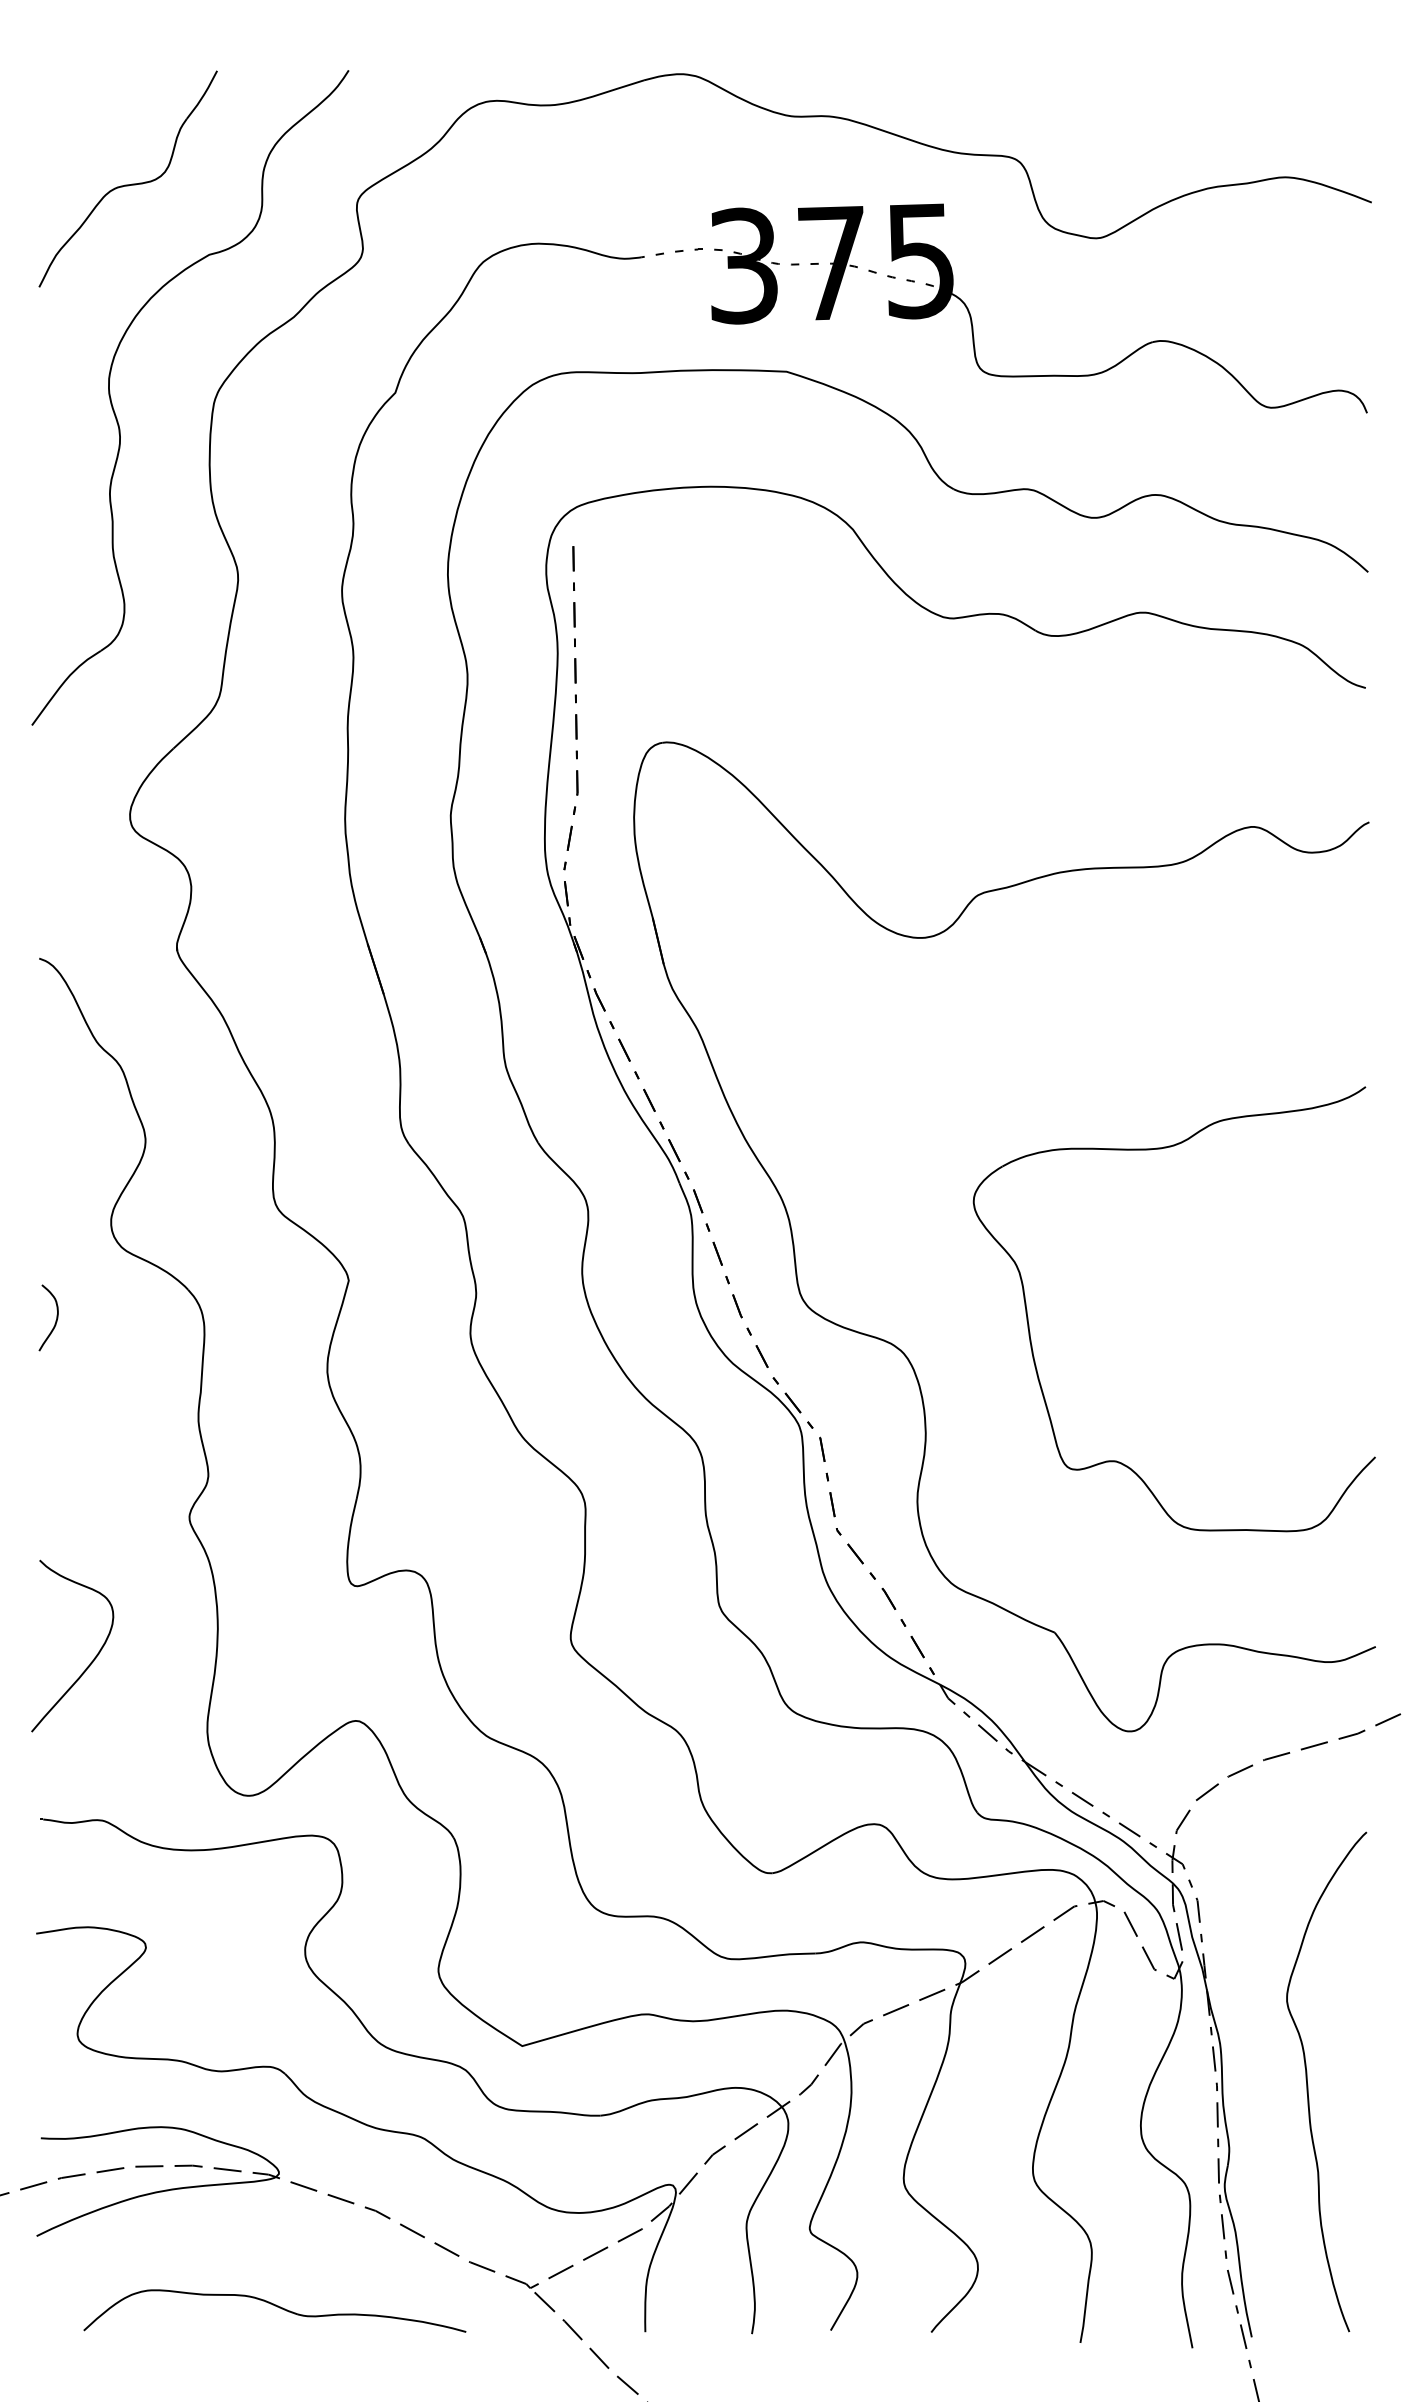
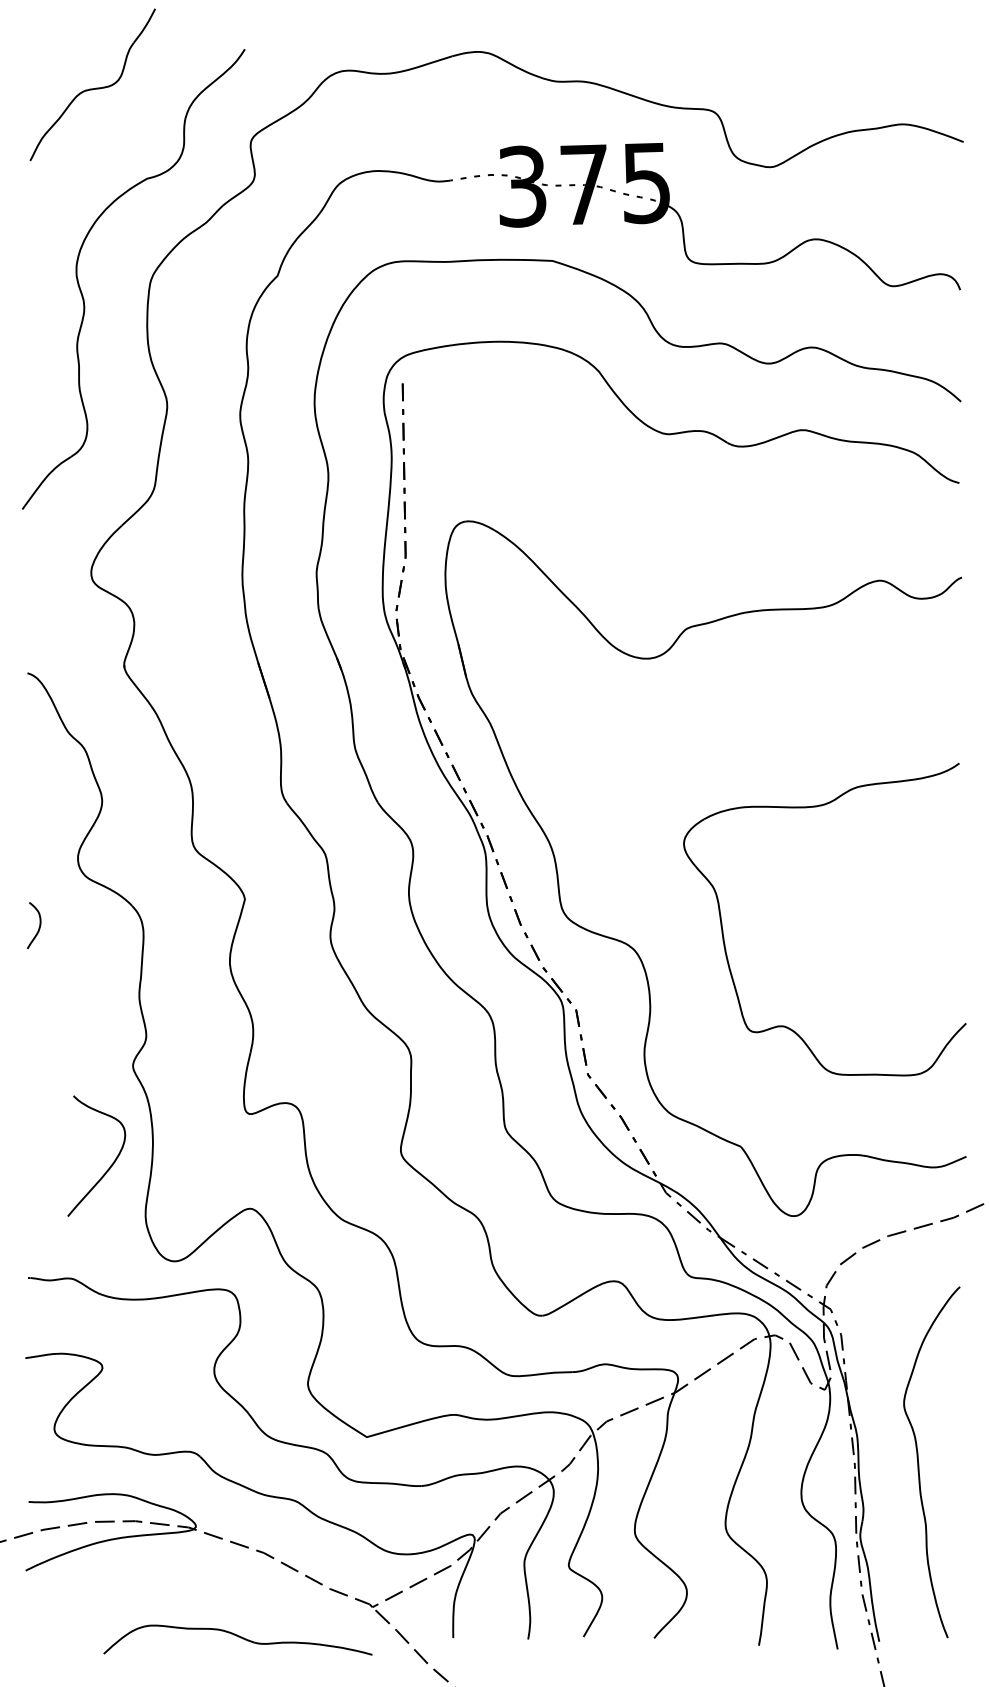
part: (127, 178) -> (92, 84), moved
curve: (93, 1658) -> (111, 1164), moved
part: (274, 2310) -> (237, 1639), moved

